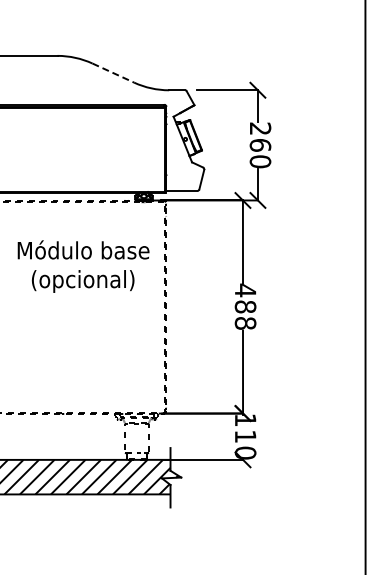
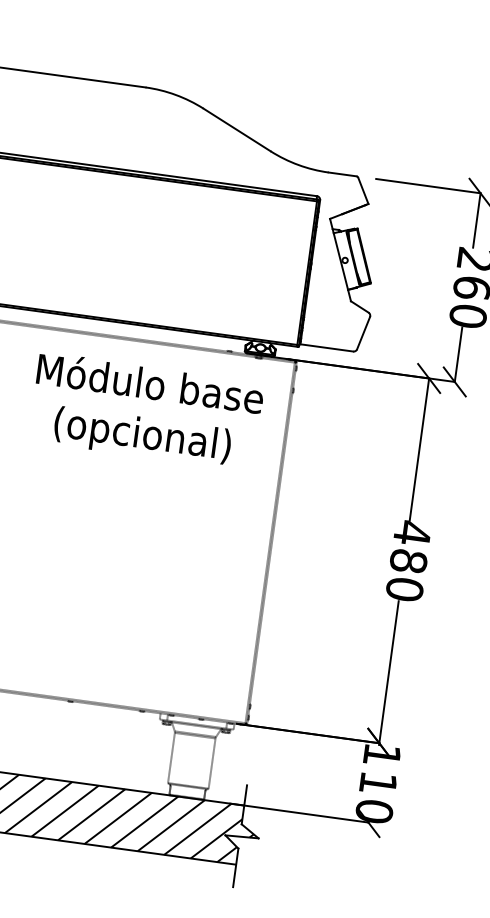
line: (113, 73) -> (237, 130), dashed -> solid
text: (83, 266) -> (146, 411), moved
text: (245, 323) -> (404, 589), 488 -> 480

